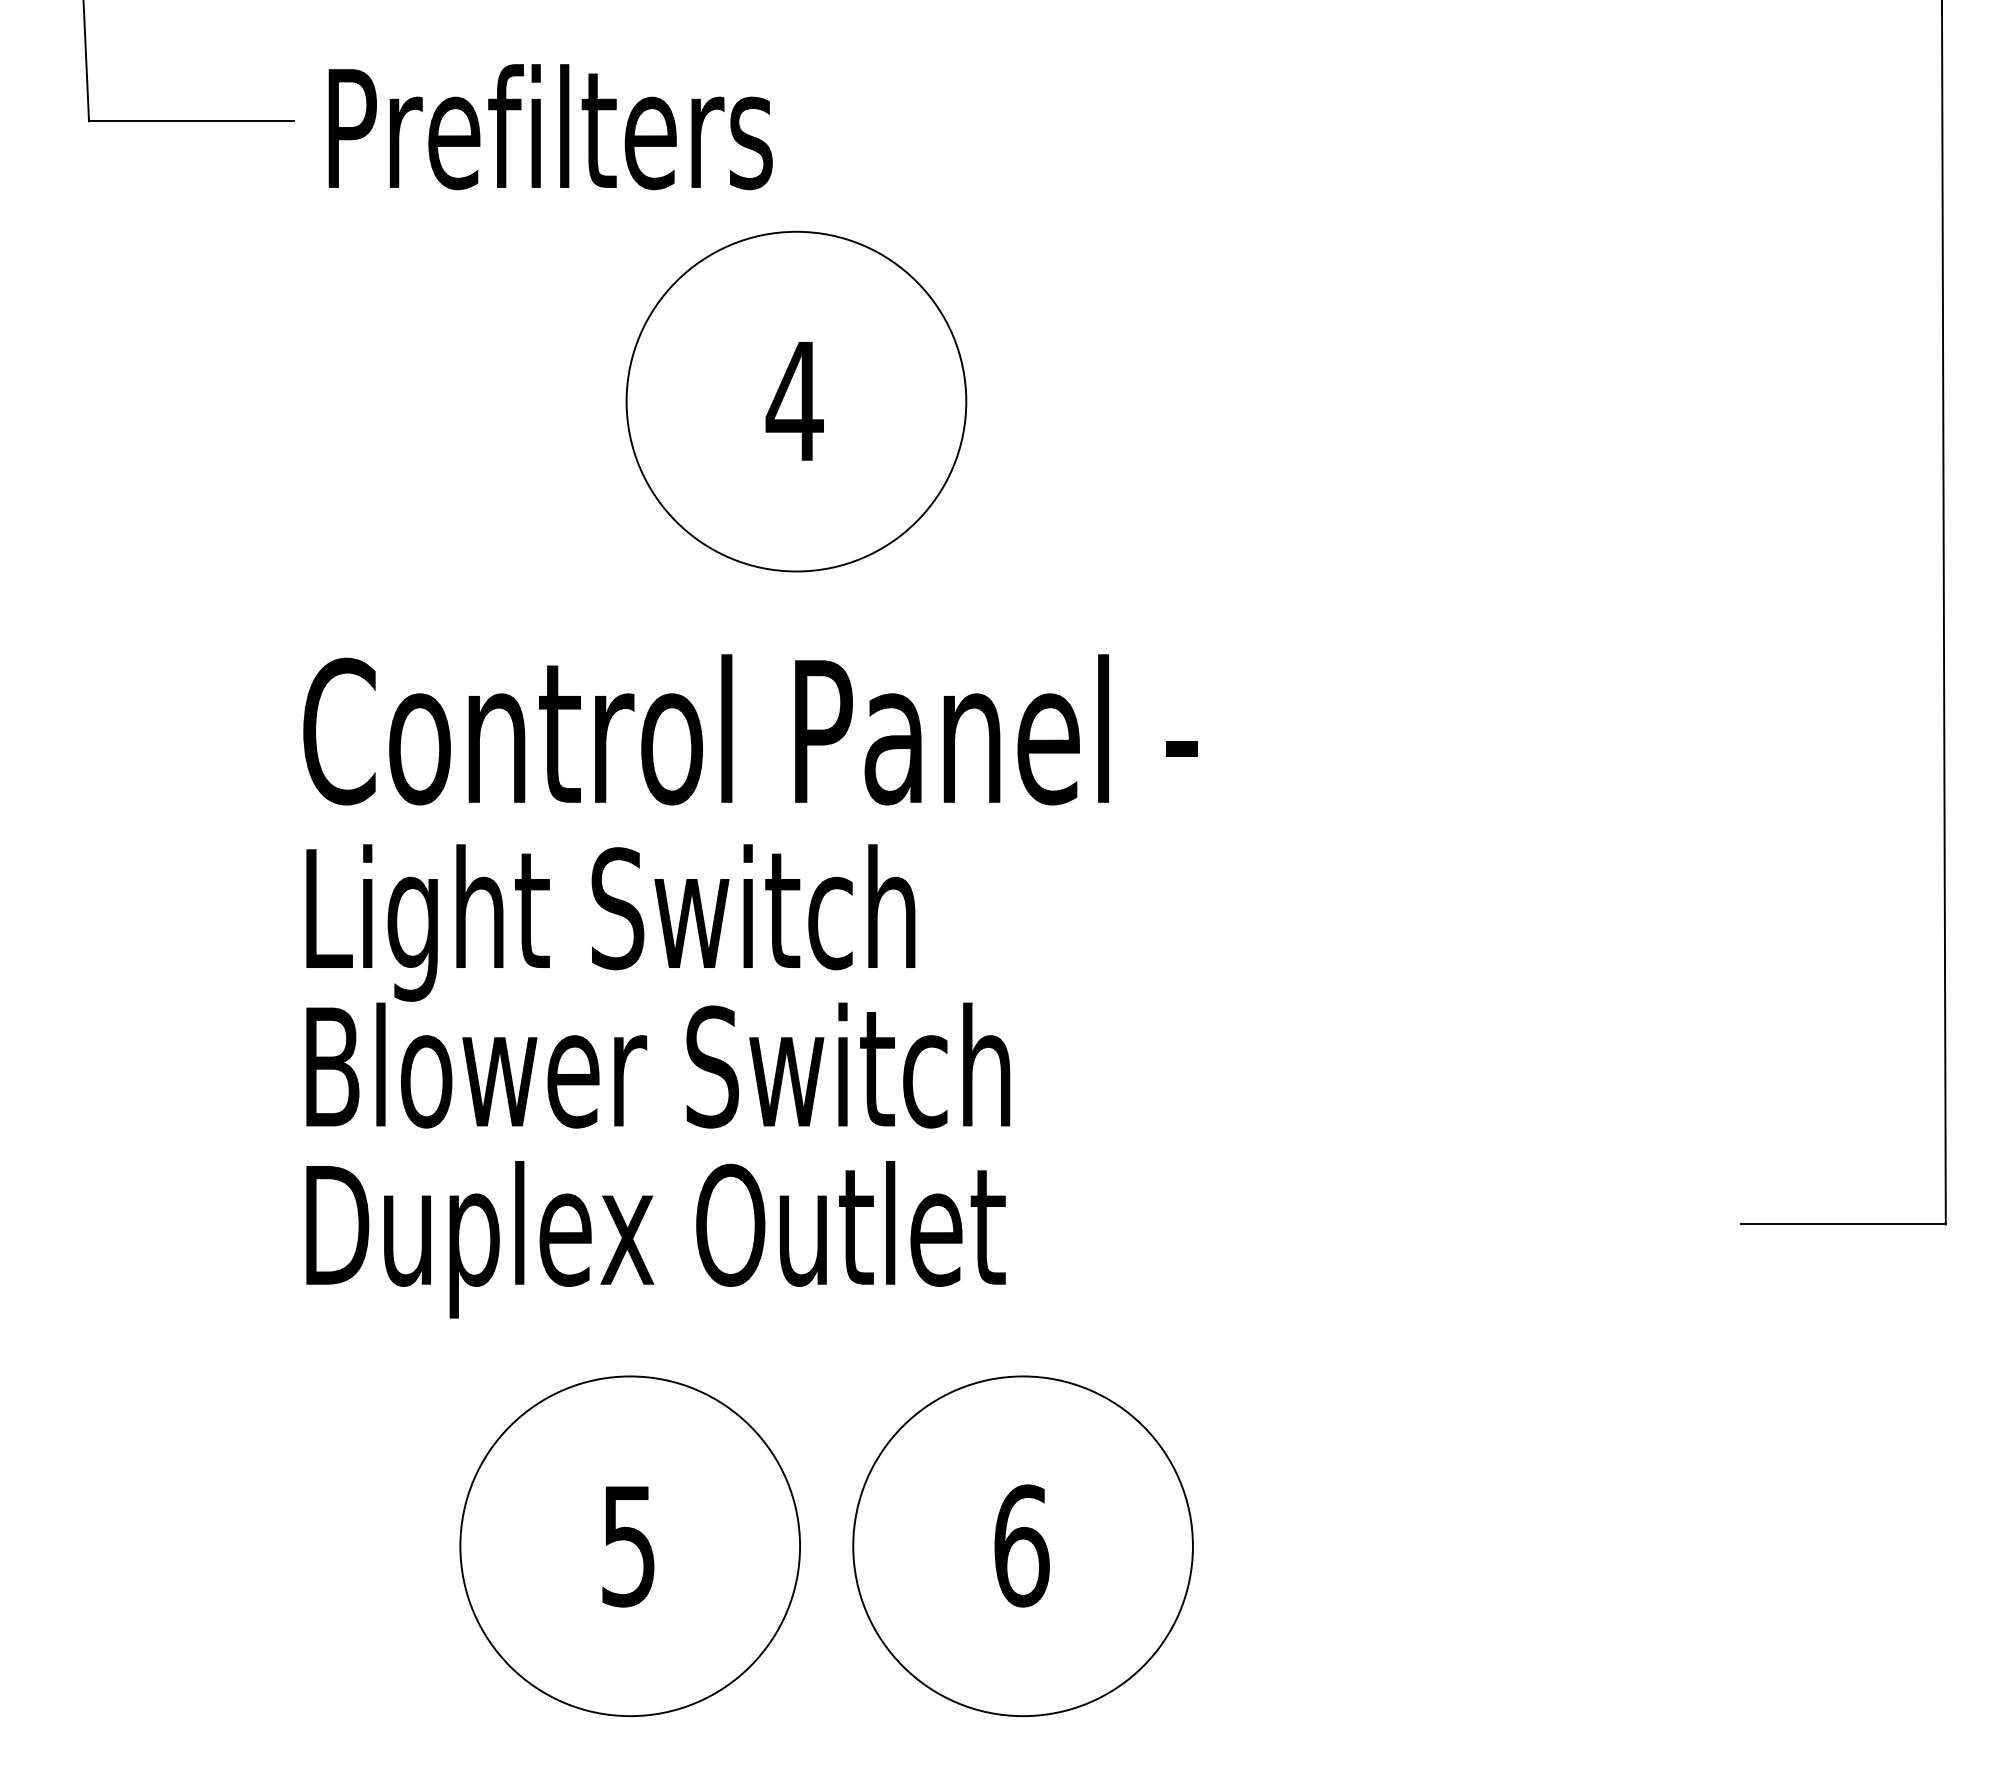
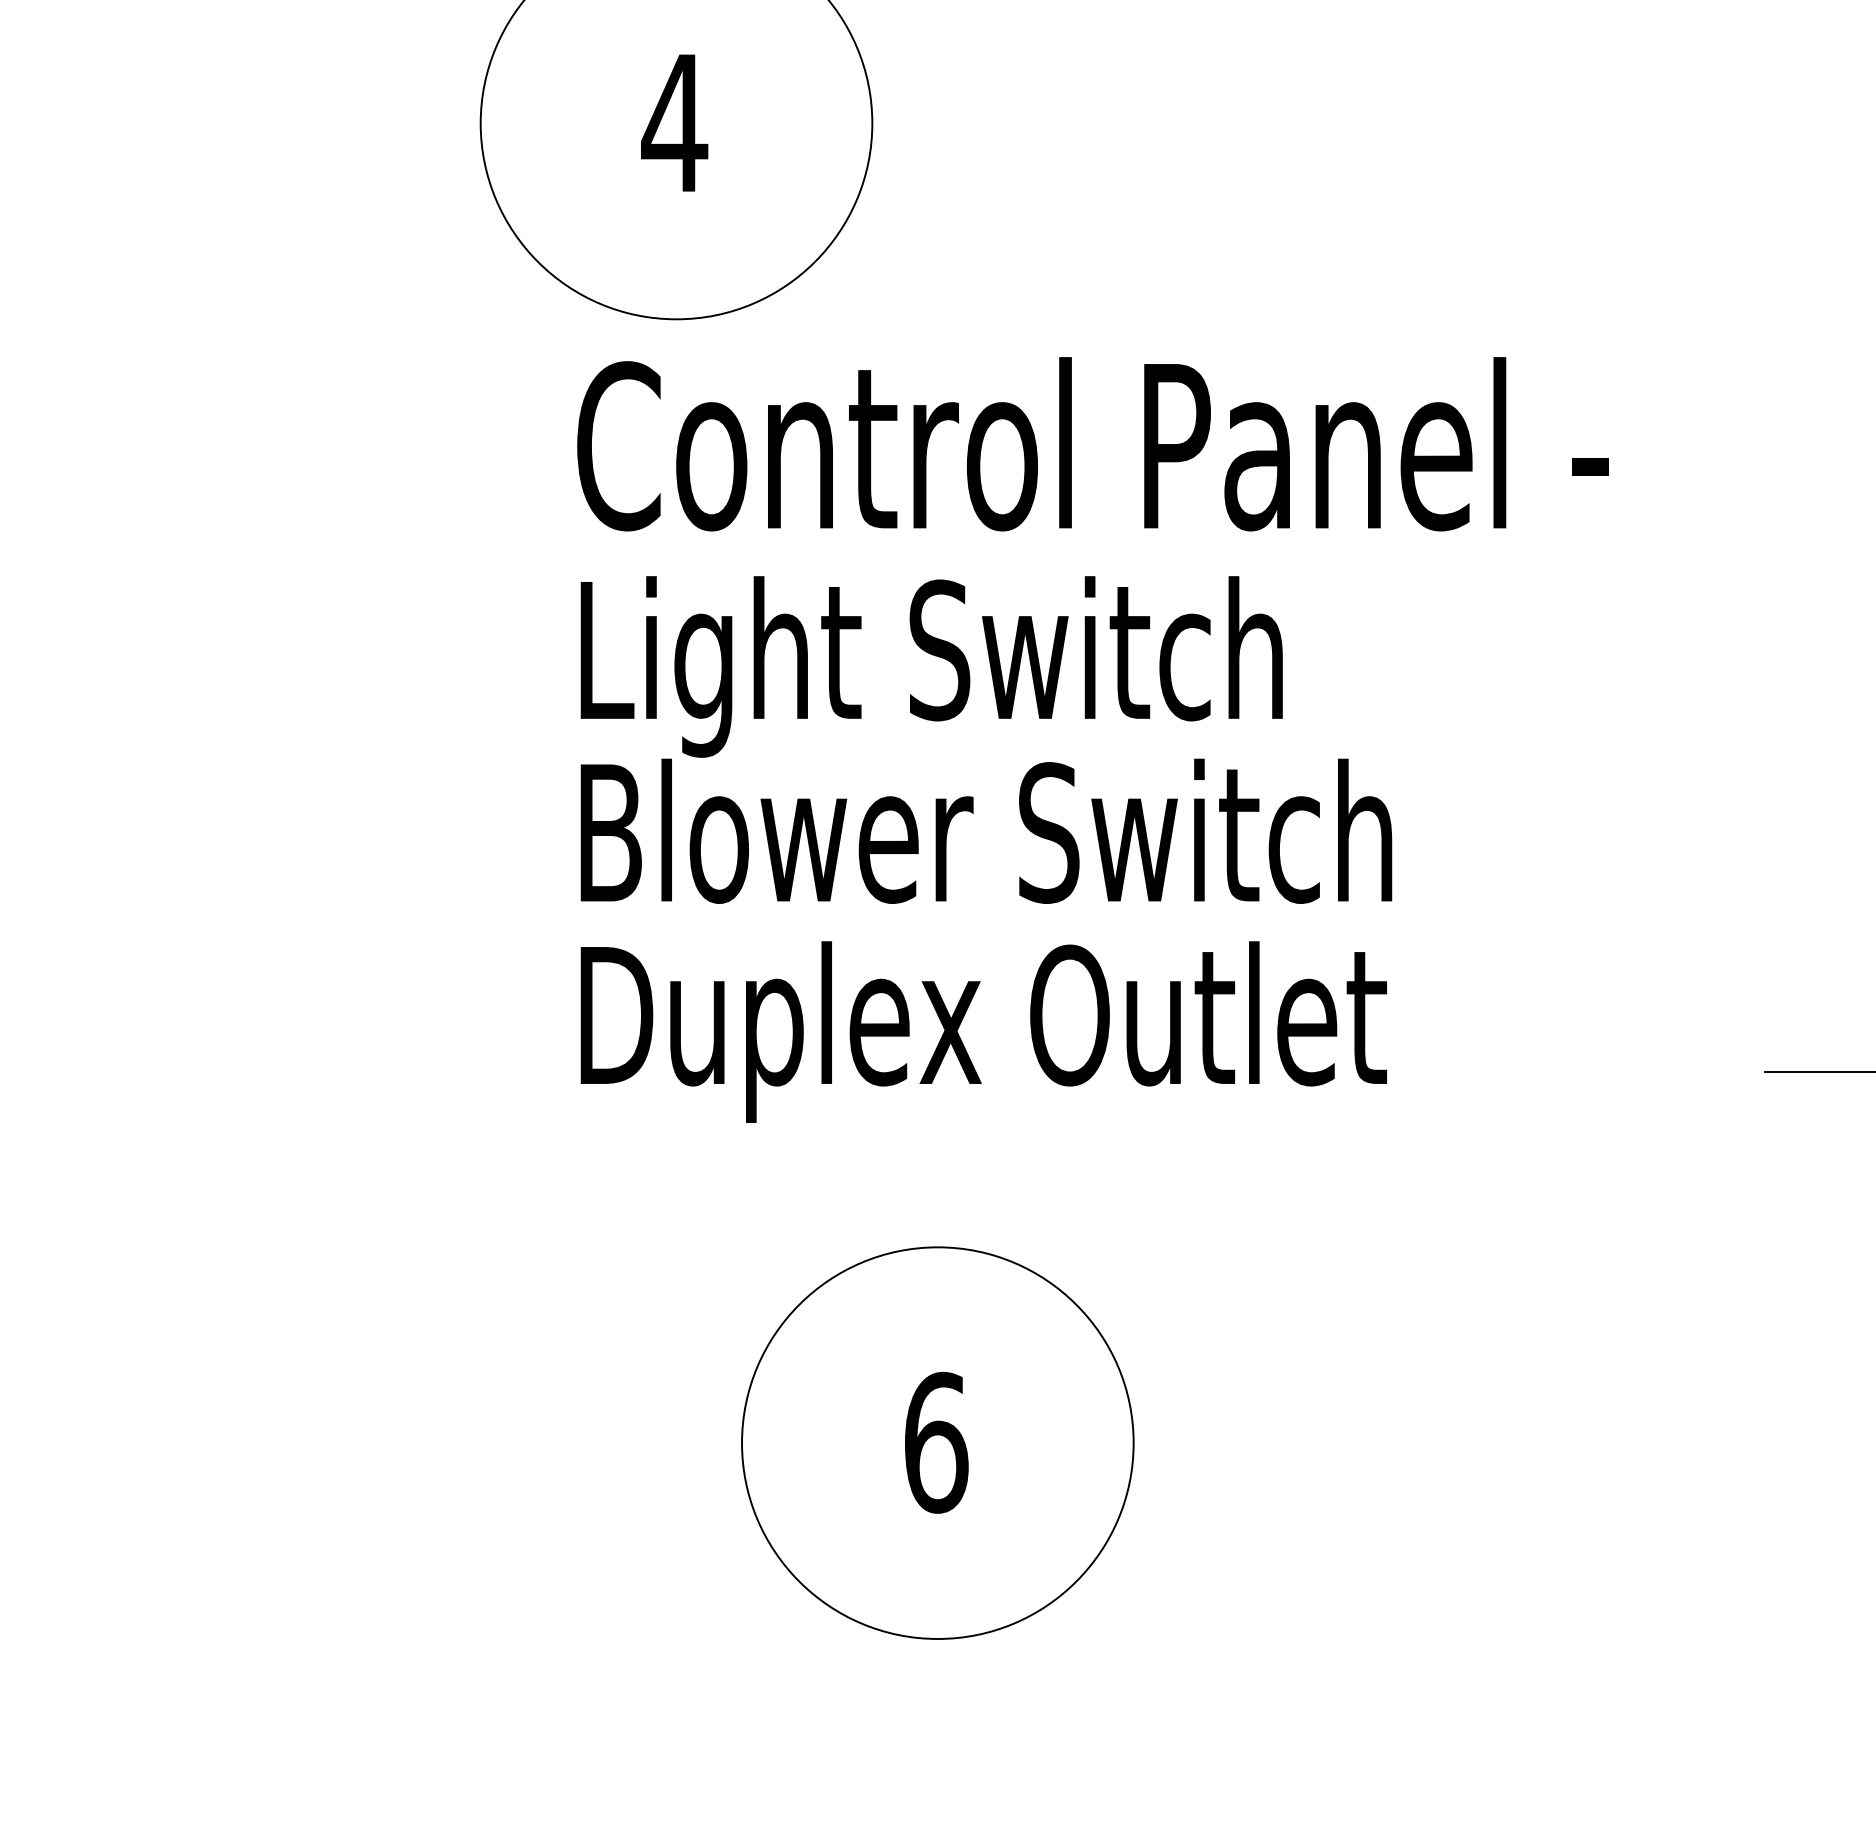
text: (750, 986) -> (1092, 740), moved
part: (629, 1545) -> (484, 1442), removed

